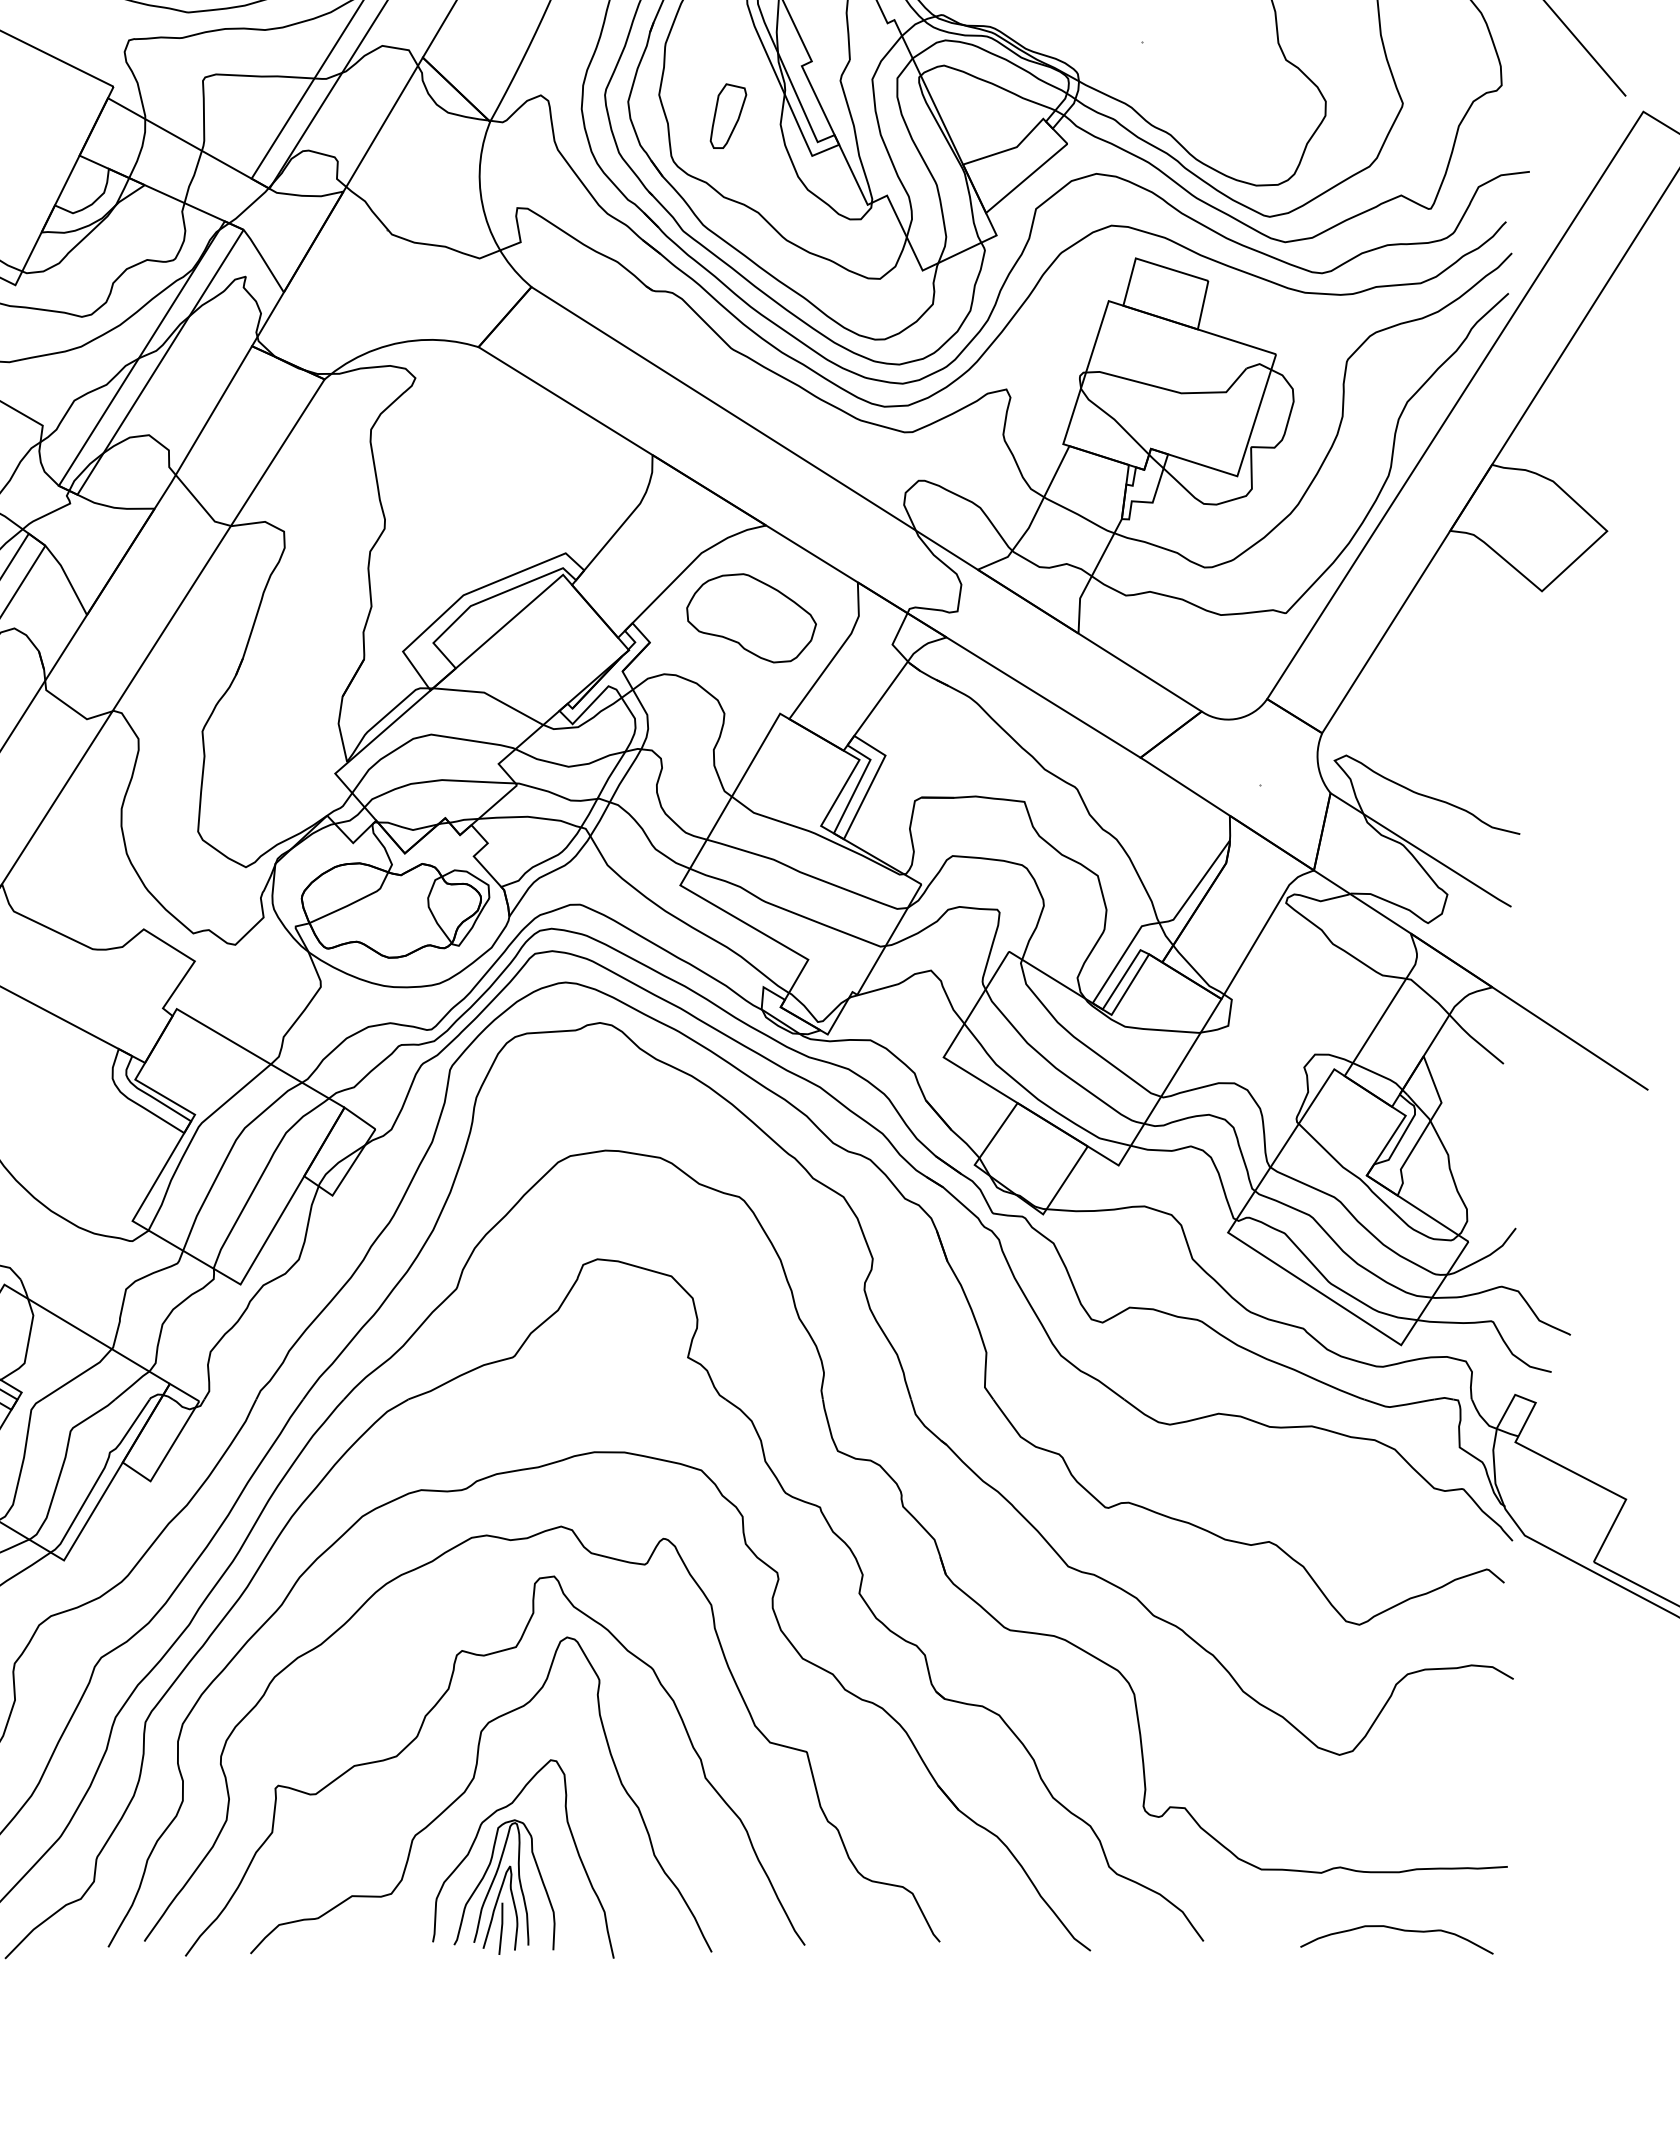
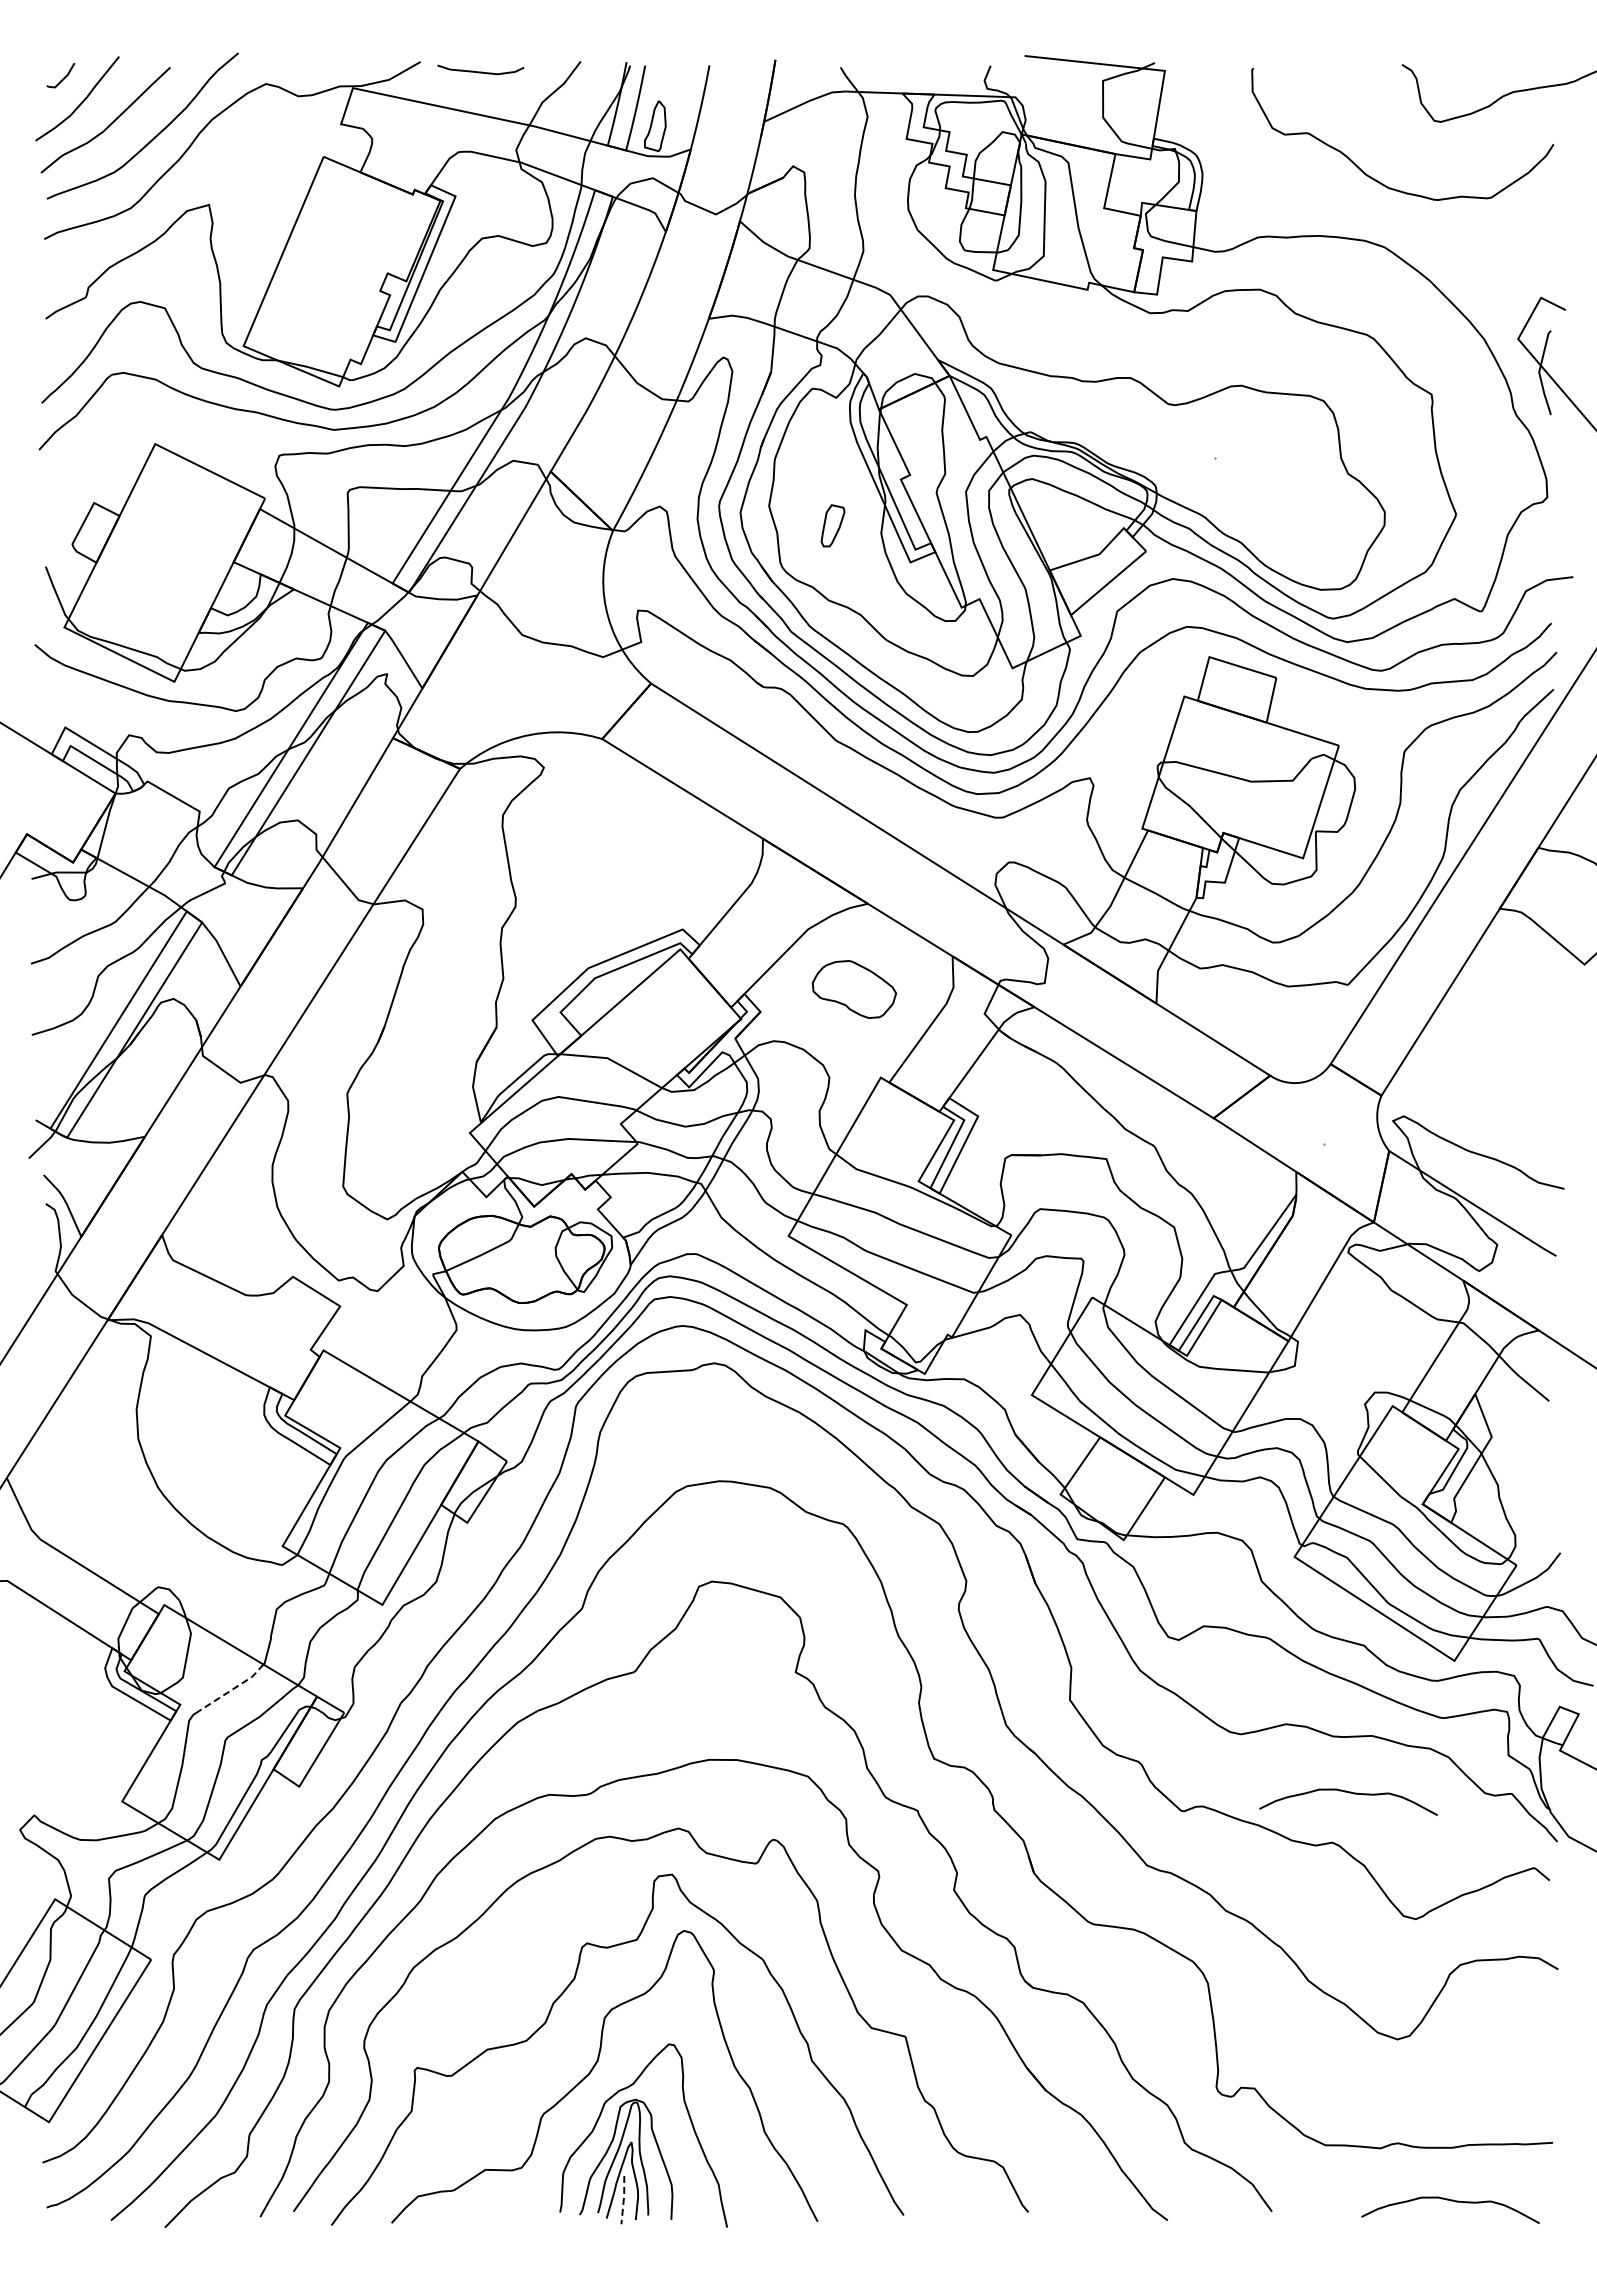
part: (727, 115) -> (832, 525), size x0.7
part: (751, 618) -> (854, 989), size x0.7
line: (79, 1376) -> (233, 1689), solid -> dashed
curve: (1287, 1488) -> (1349, 1793), added
line: (501, 1929) -> (623, 2200), solid -> dashed

